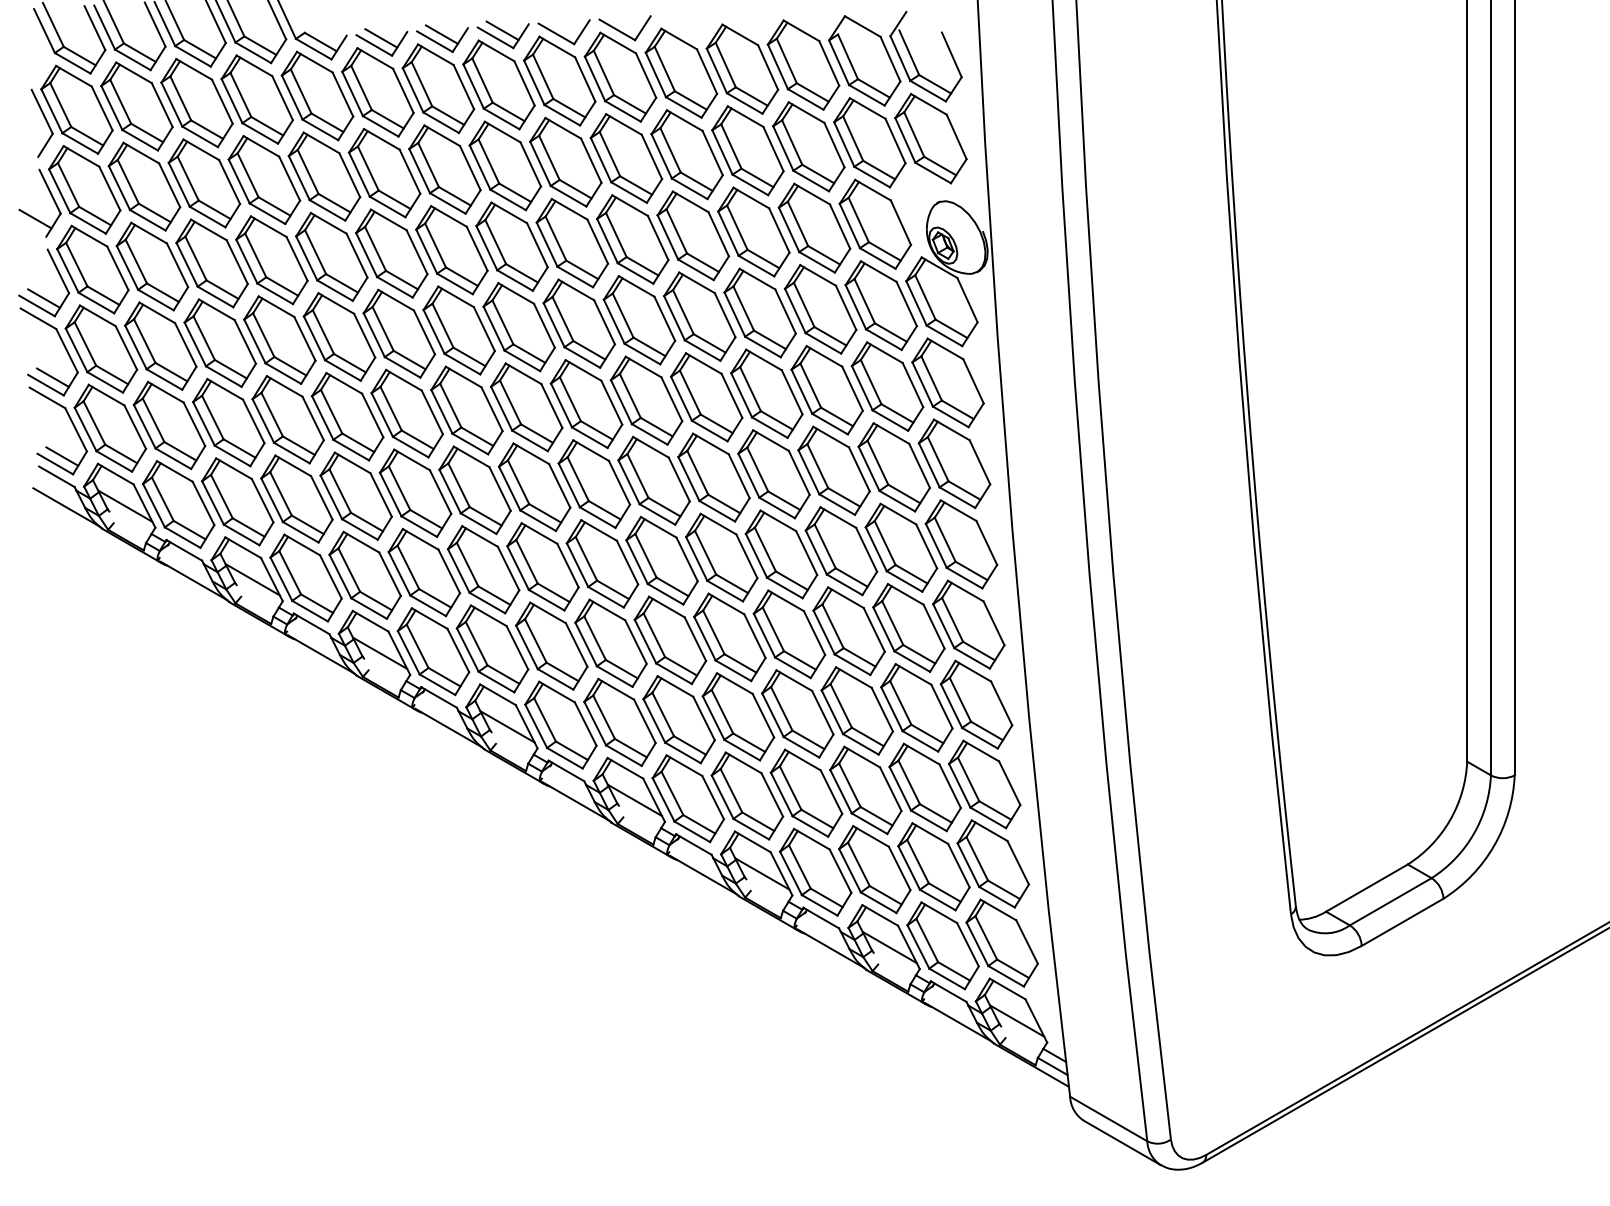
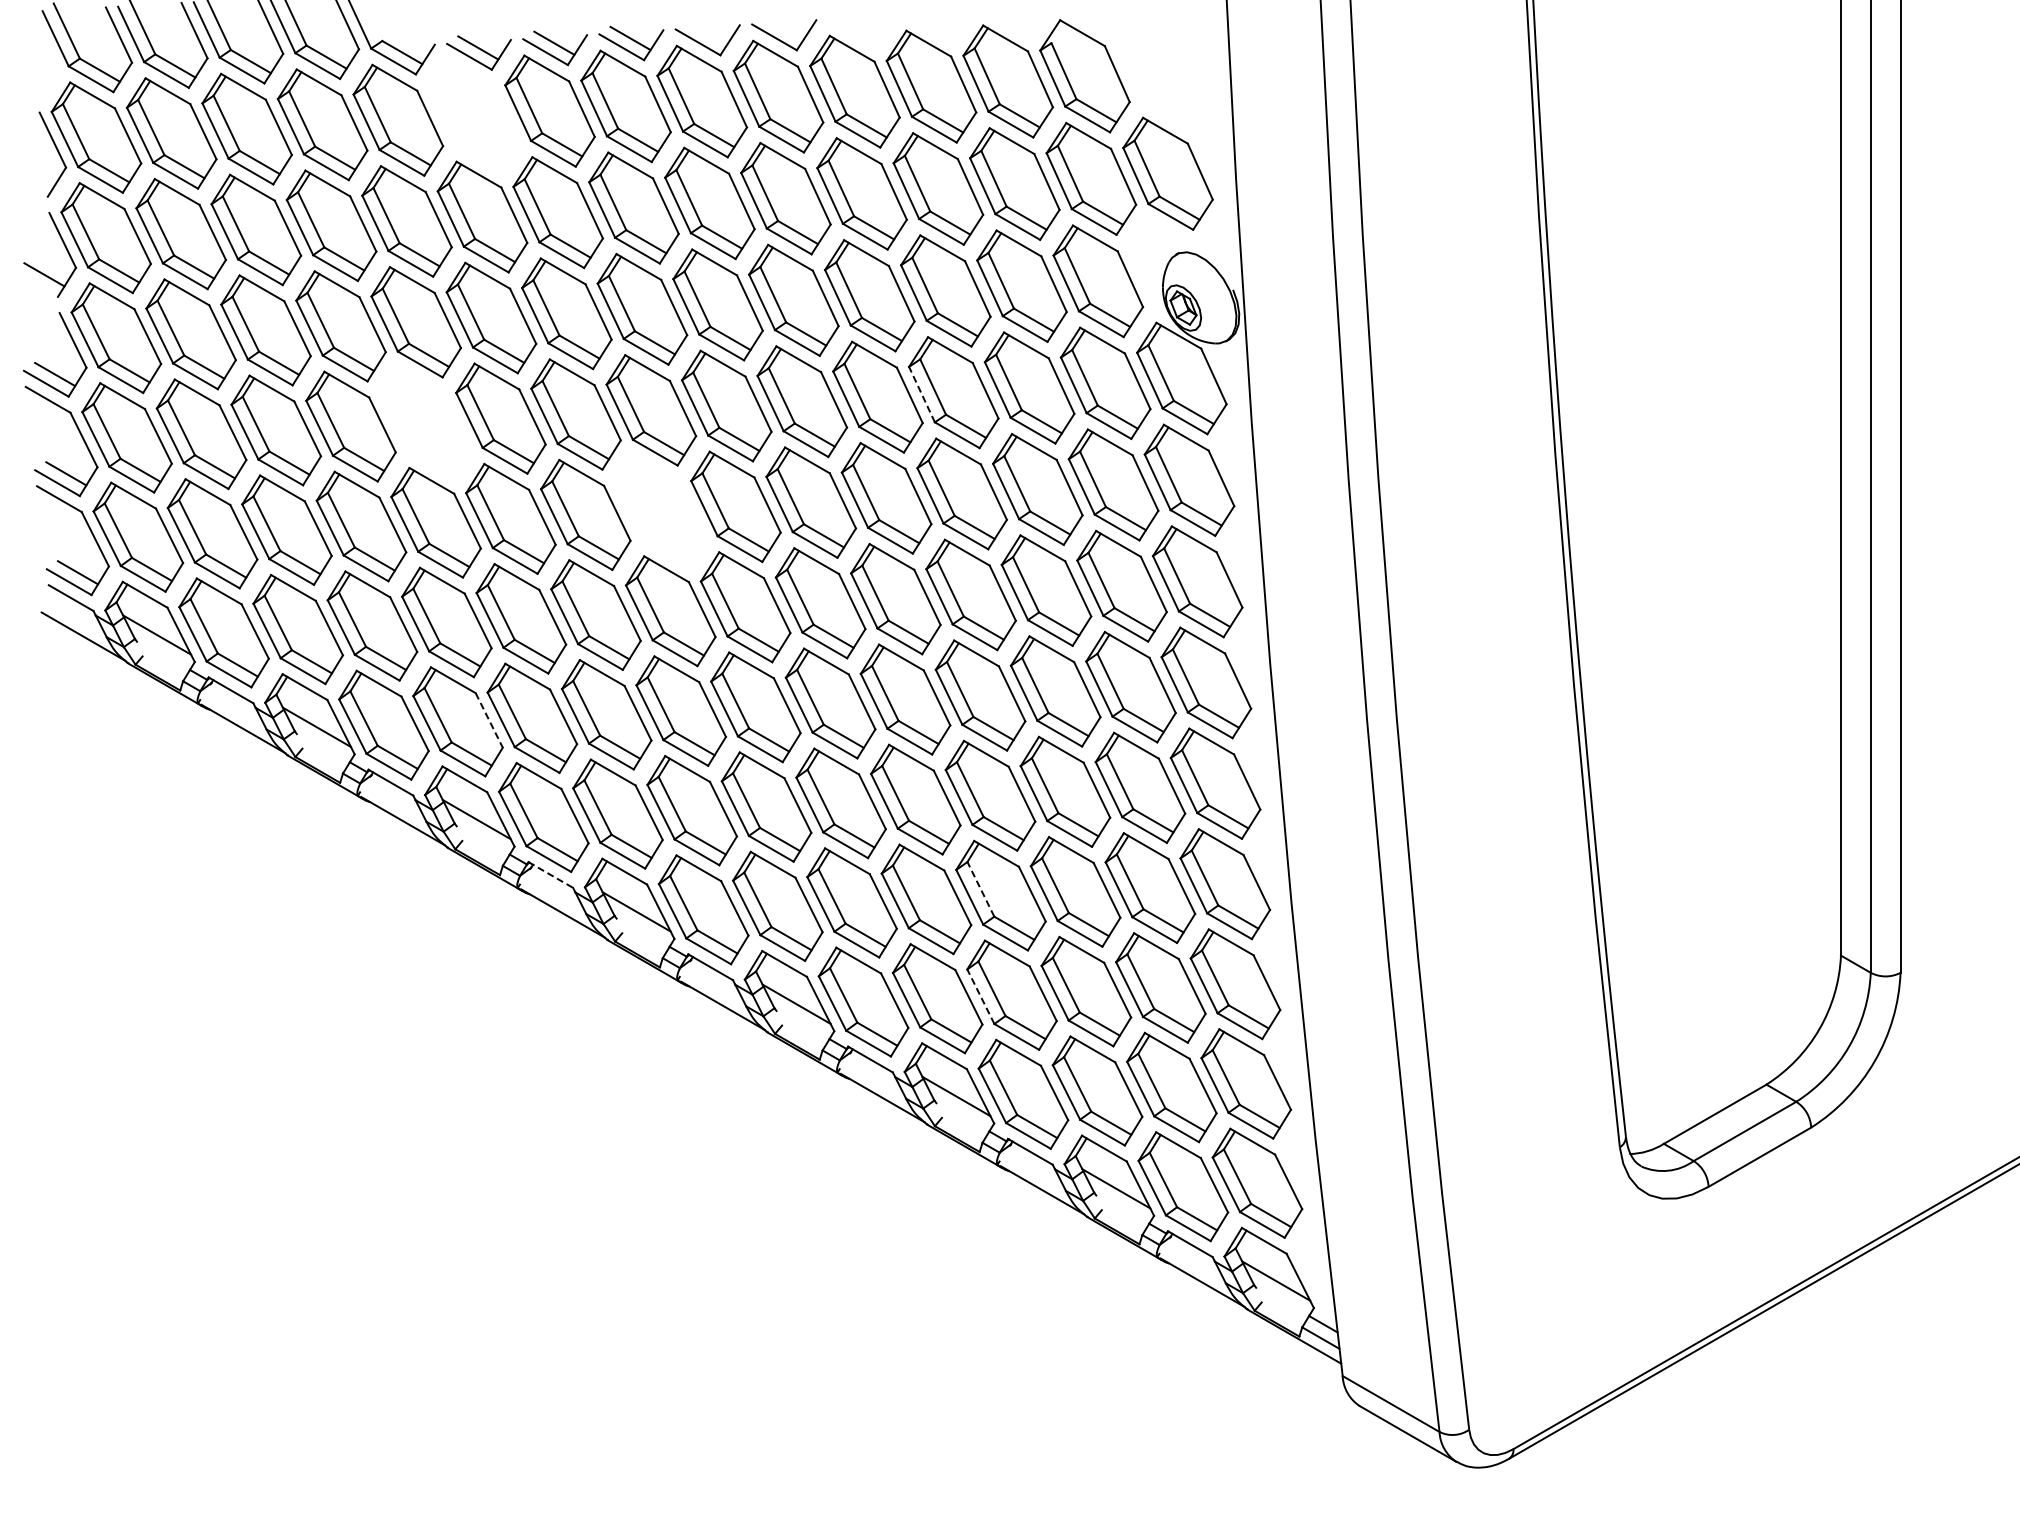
part: (913, 60) -> (1146, 75), removed
part: (377, 92) -> (473, 115), removed
line: (735, 314) -> (922, 394), solid -> dashed
part: (339, 336) -> (425, 422), removed
part: (526, 406) -> (660, 510), removed
line: (390, 574) -> (489, 720), solid -> dashed
line: (438, 697) -> (550, 874), solid -> dashed
line: (781, 708) -> (980, 888), solid -> dashed
line: (781, 794) -> (980, 996), solid -> dashed

